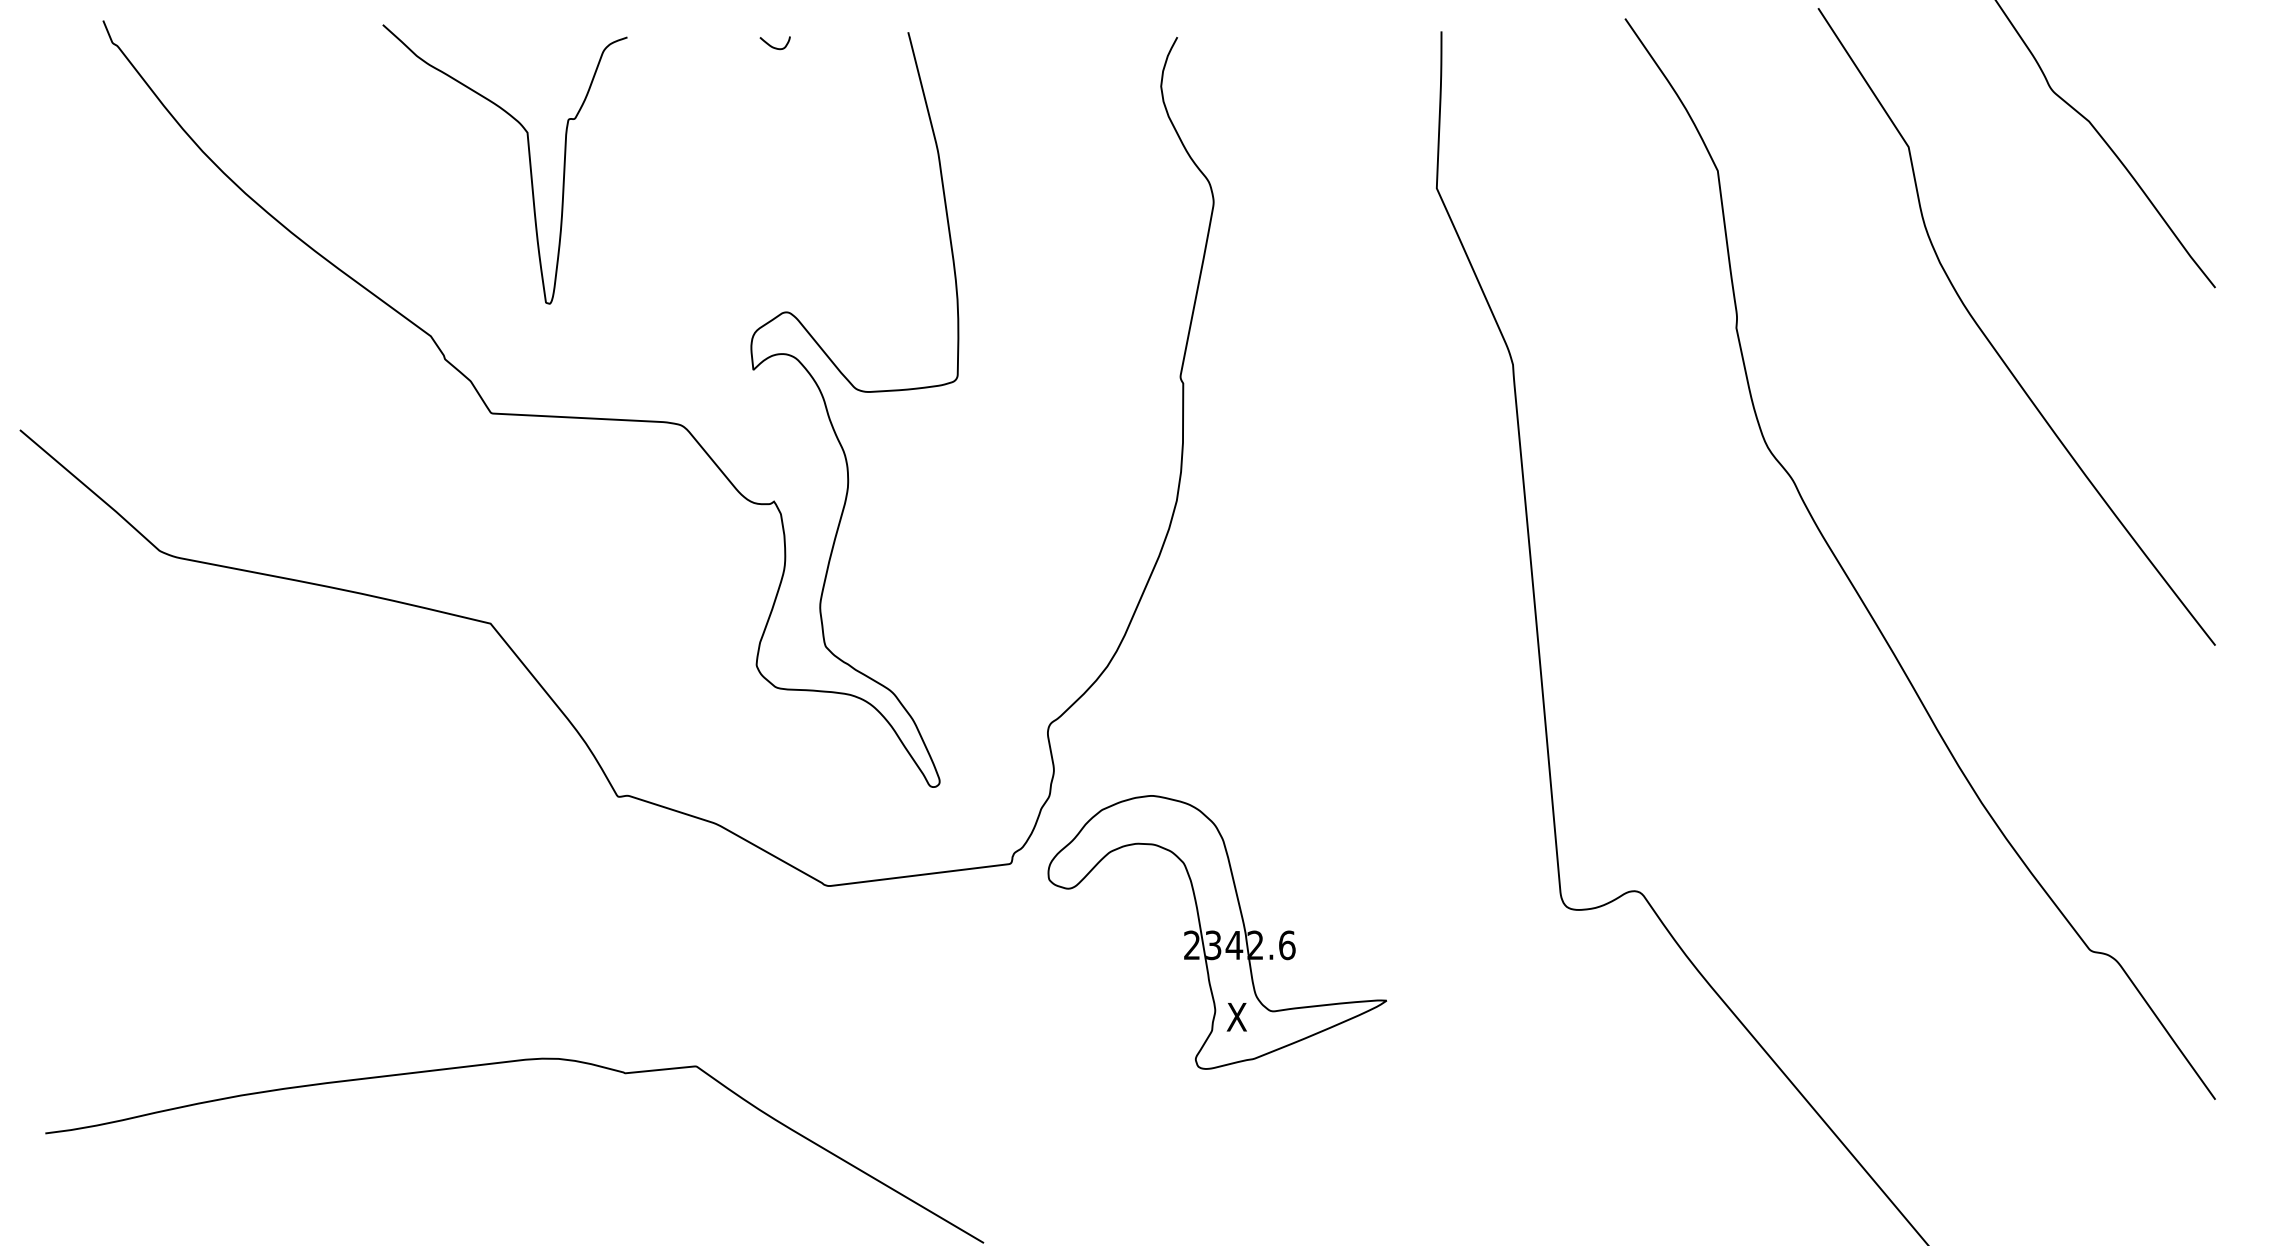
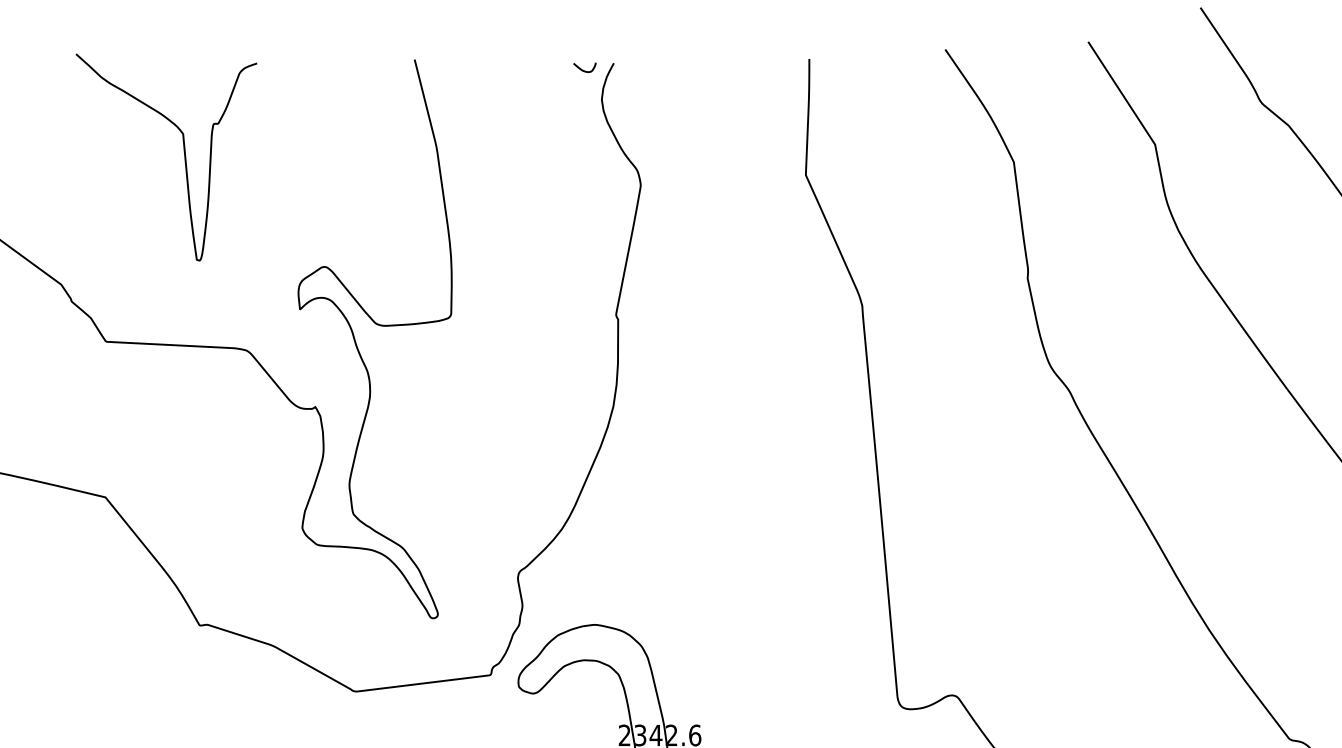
curve: (773, 46) -> (583, 70), moved
curve: (528, 157) -> (183, 152), moved

